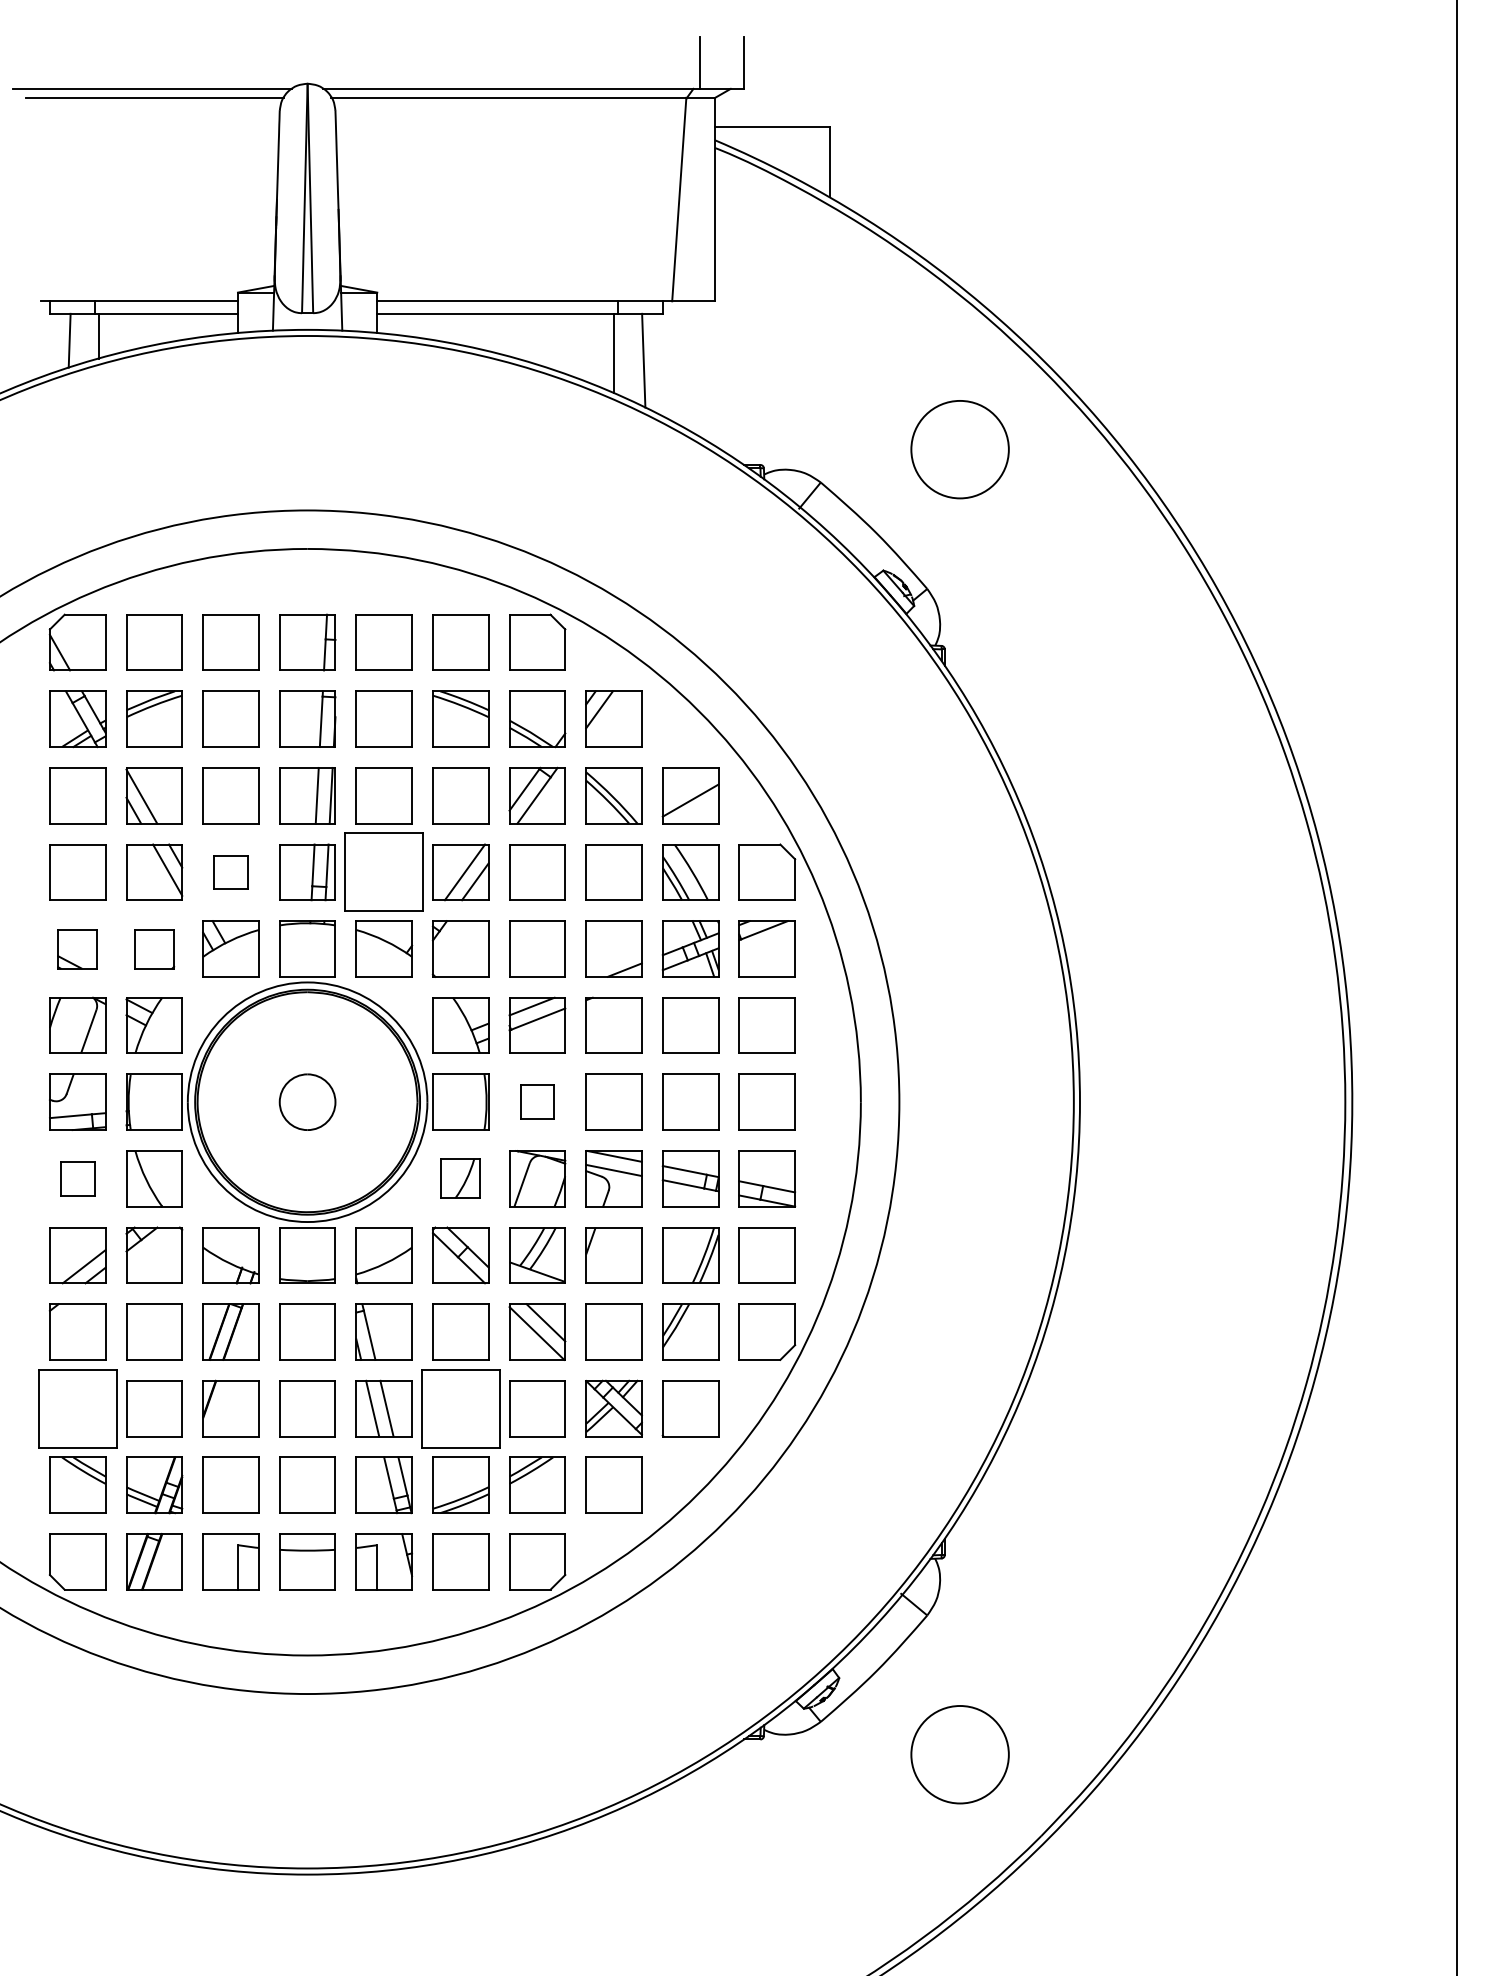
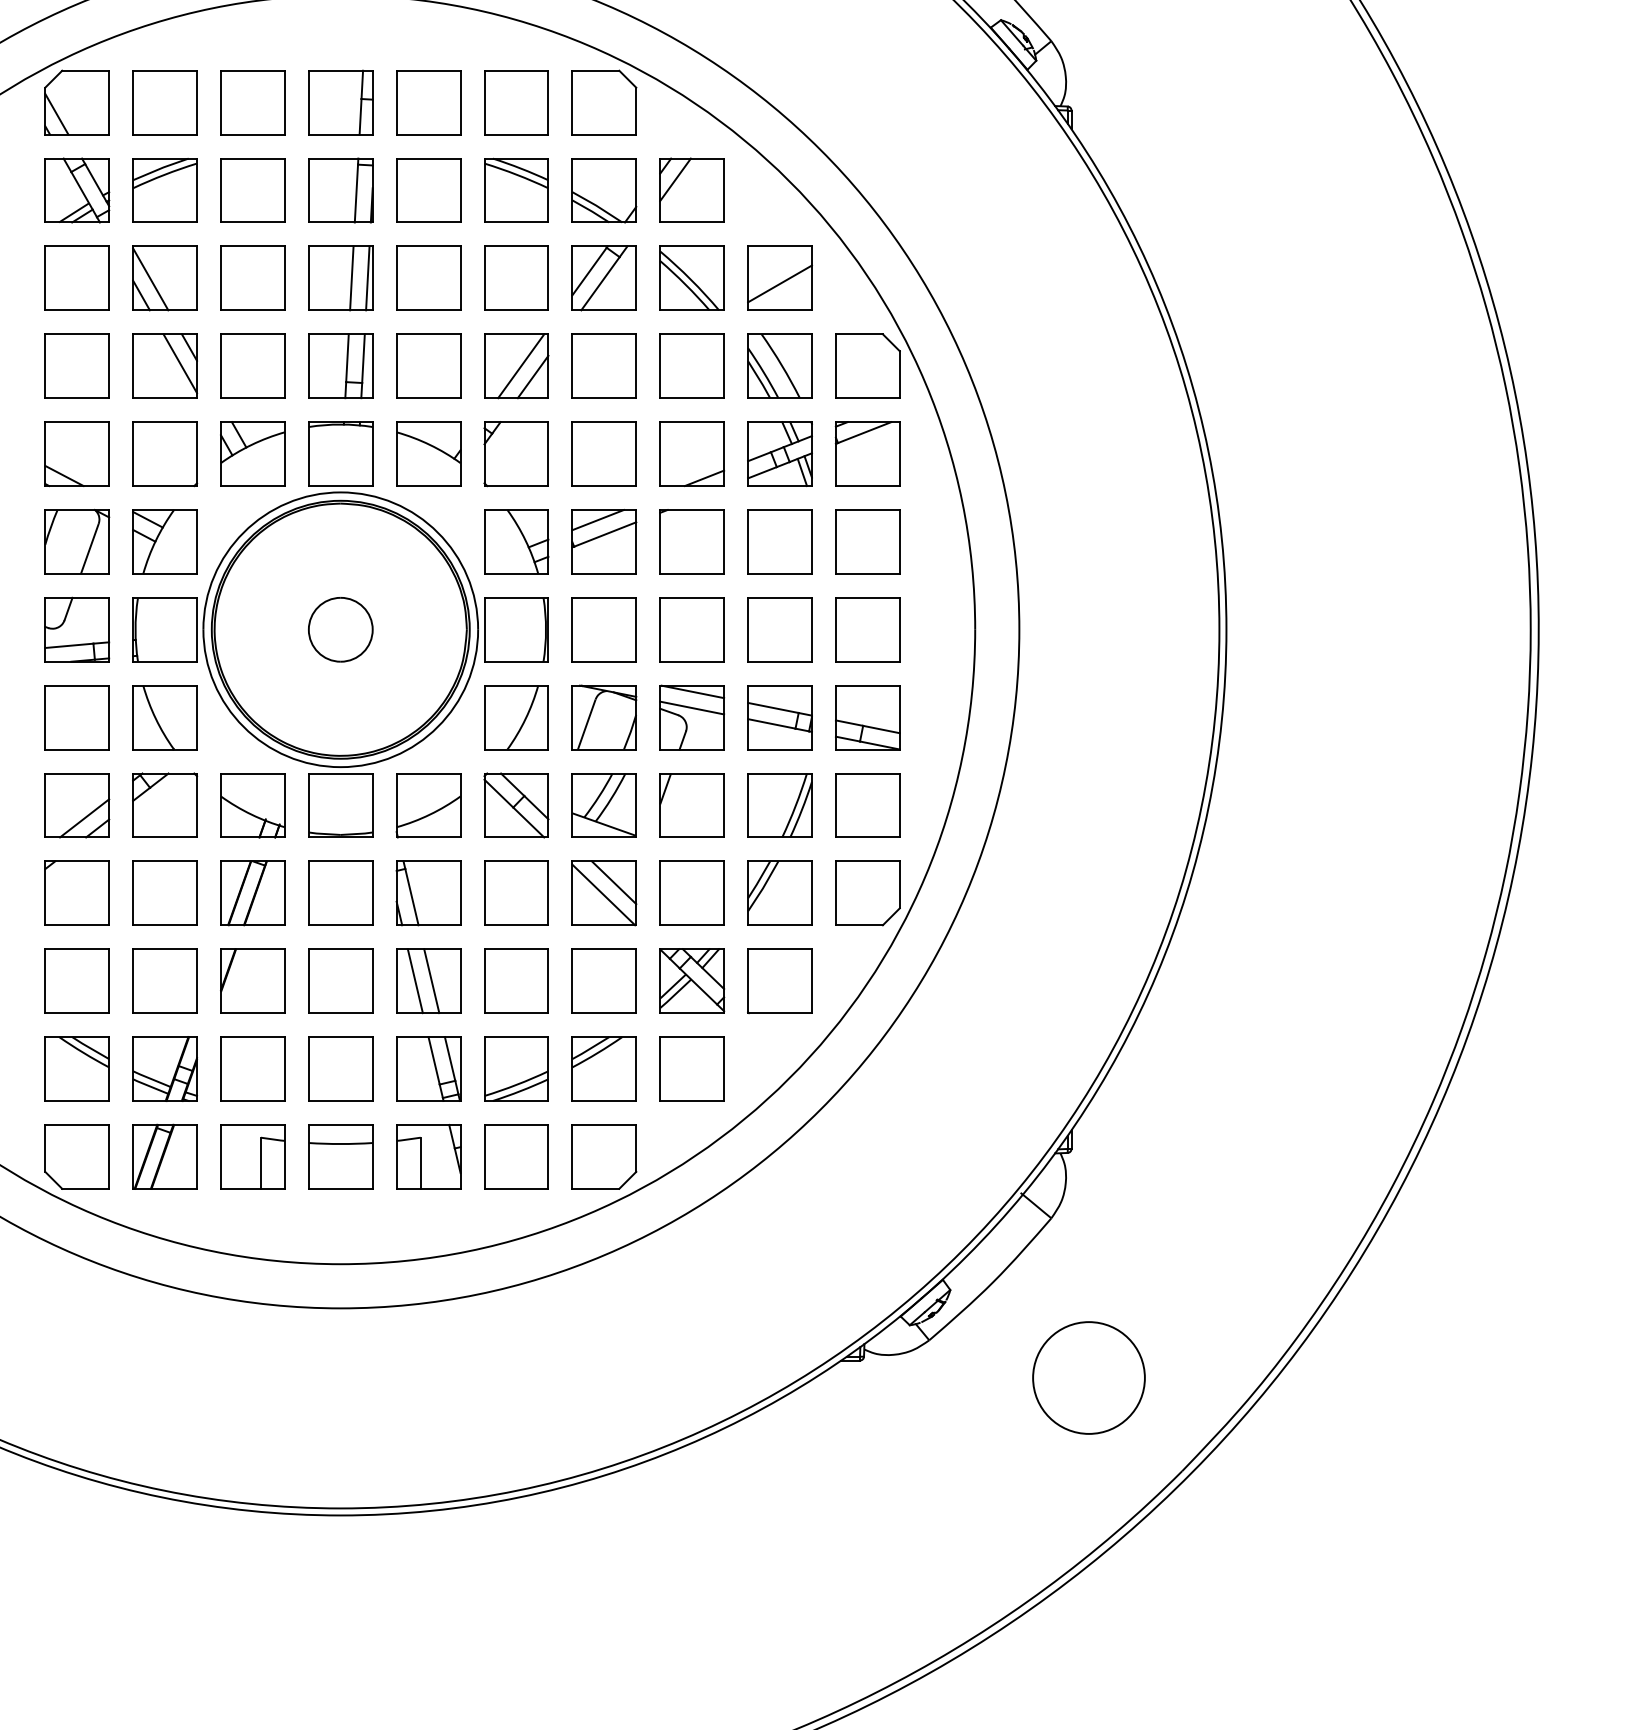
part: (230, 872) -> (252, 366), size x1.67
part: (383, 872) -> (427, 366), size x0.71
part: (77, 948) -> (76, 453), size x1.43
part: (154, 948) -> (165, 453), size x1.43
part: (537, 1101) -> (604, 628), size x1.67
part: (77, 1178) -> (76, 717), size x1.67
part: (460, 1178) -> (516, 717), size x1.43
part: (77, 1408) -> (76, 980), size x0.71
part: (460, 1408) -> (516, 980), size x0.71

